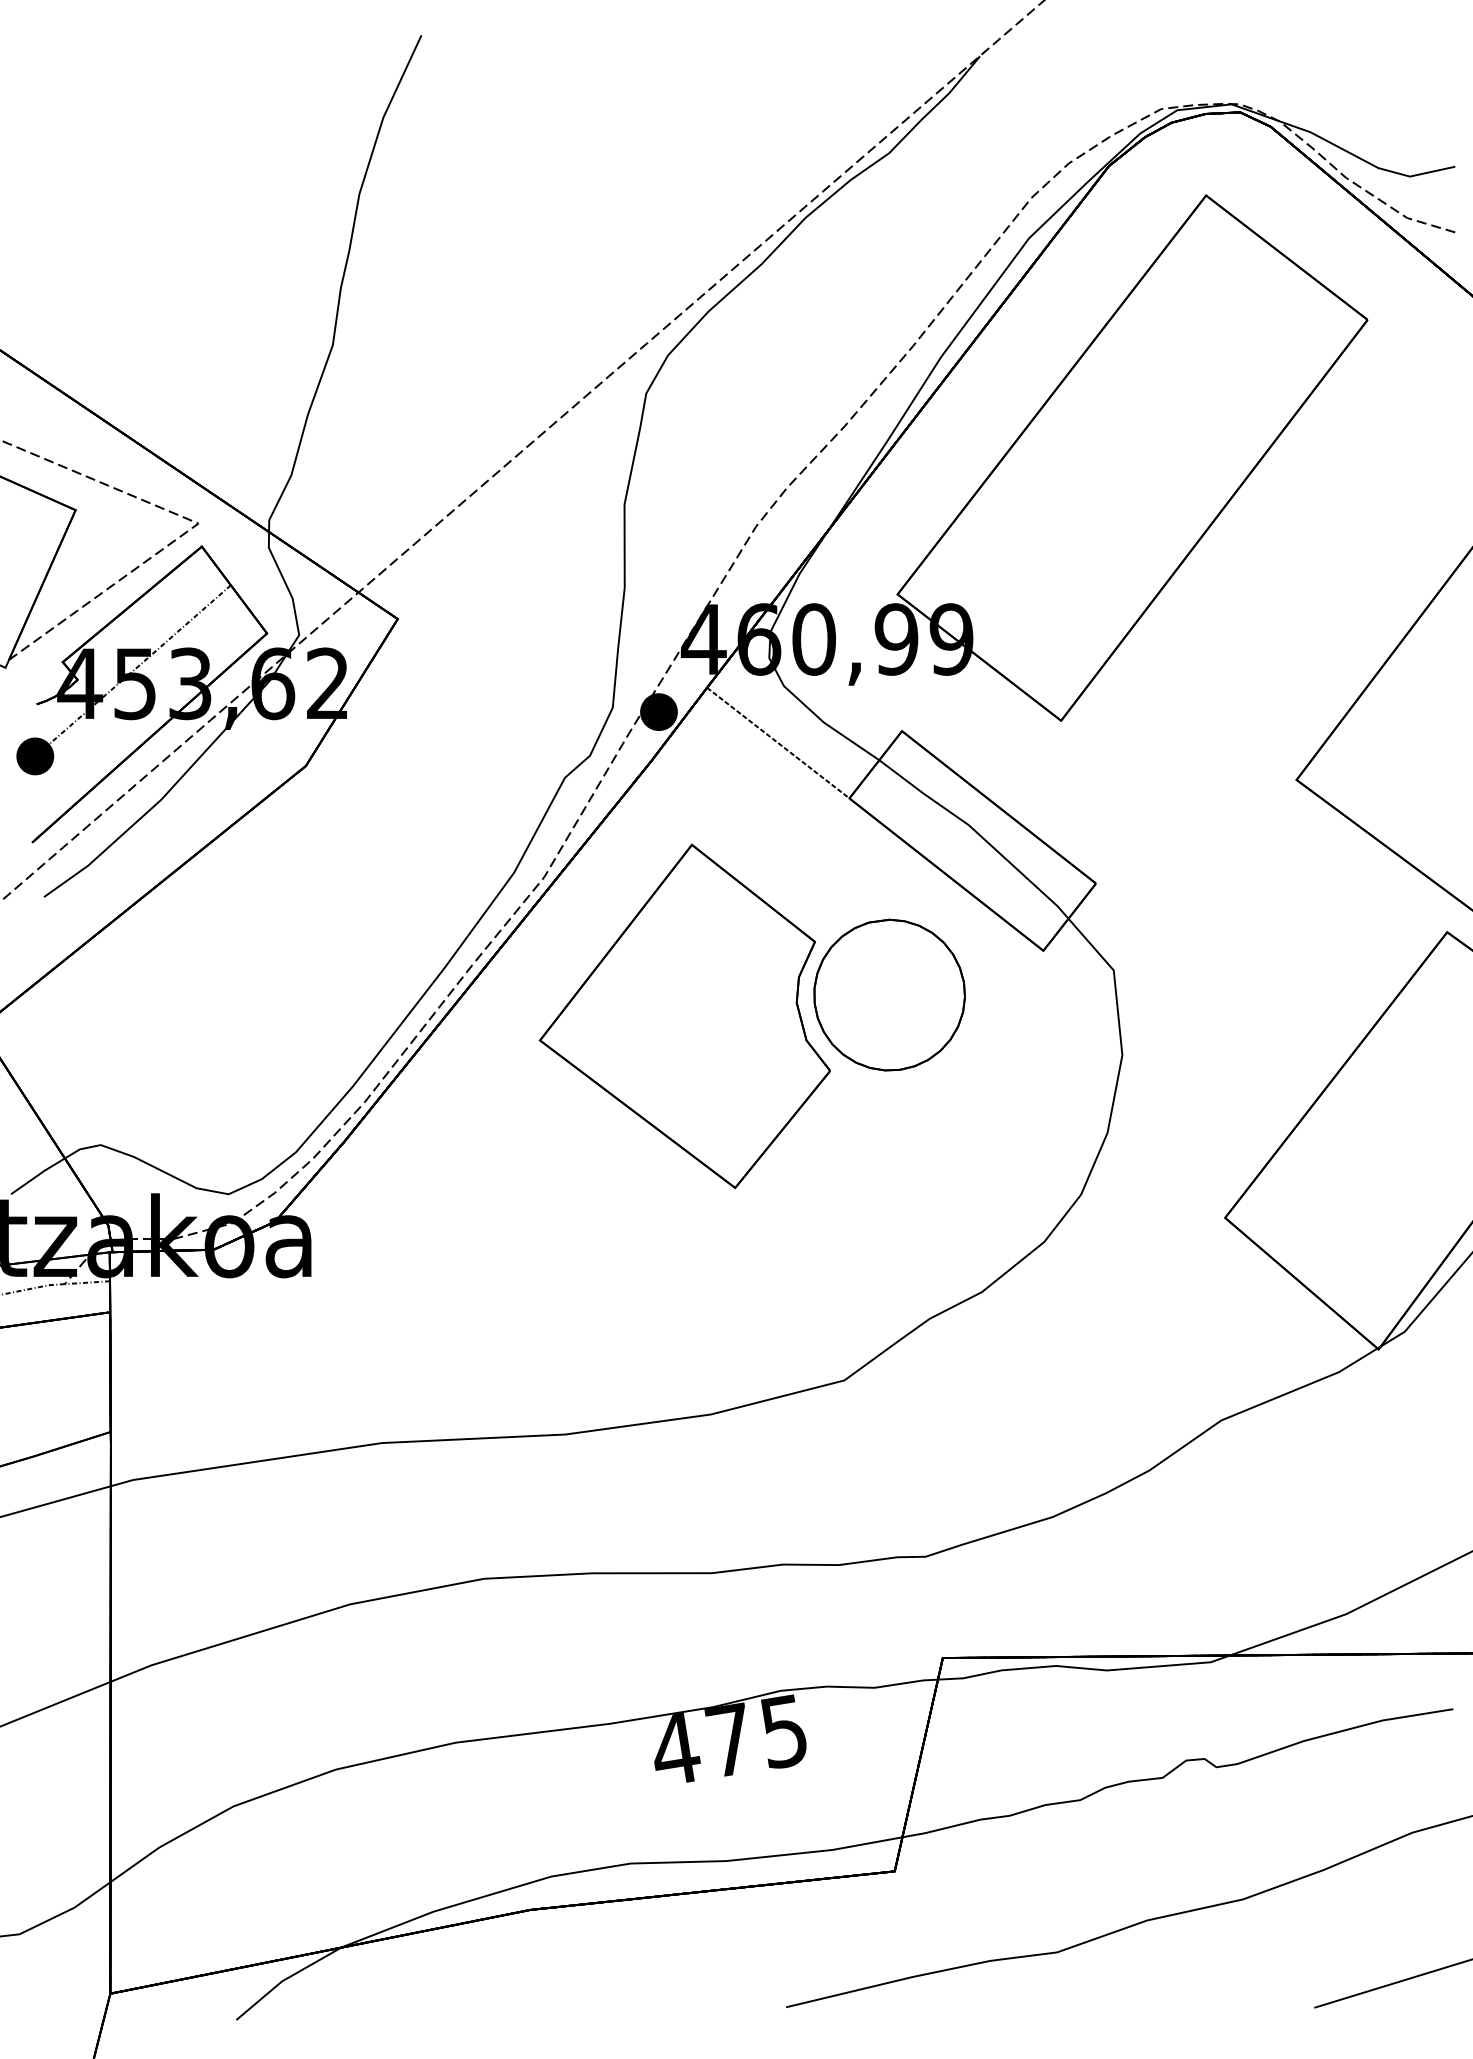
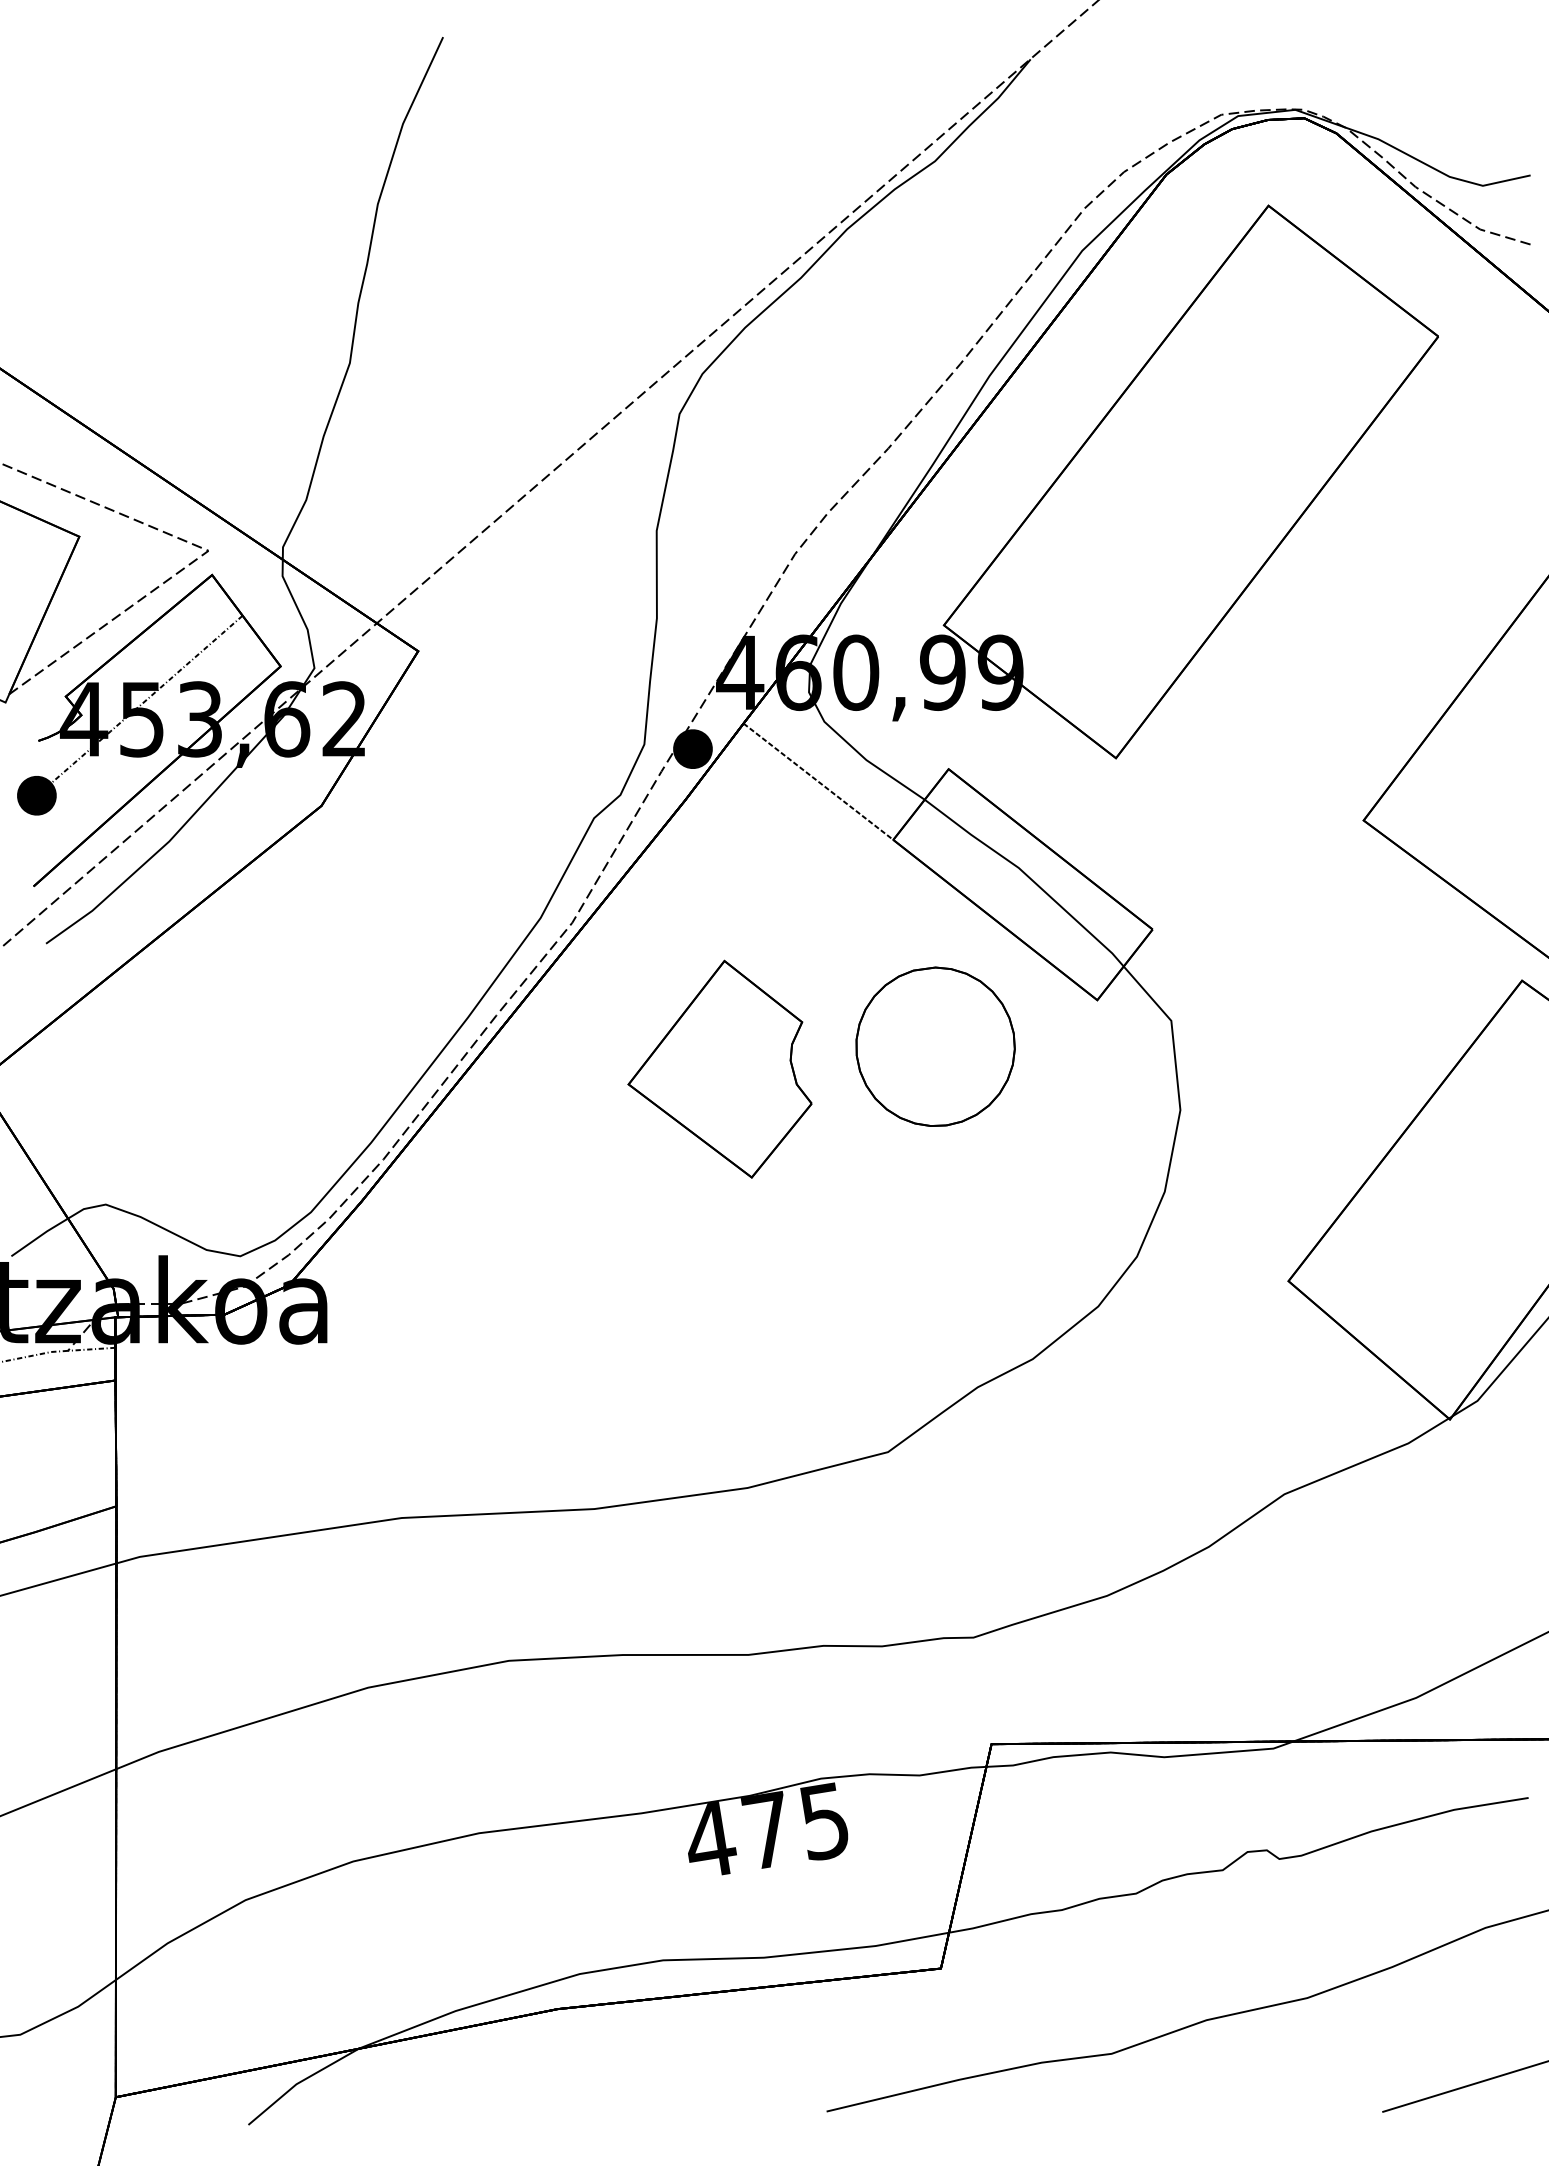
part: (684, 1016) -> (719, 1069), size x0.6

